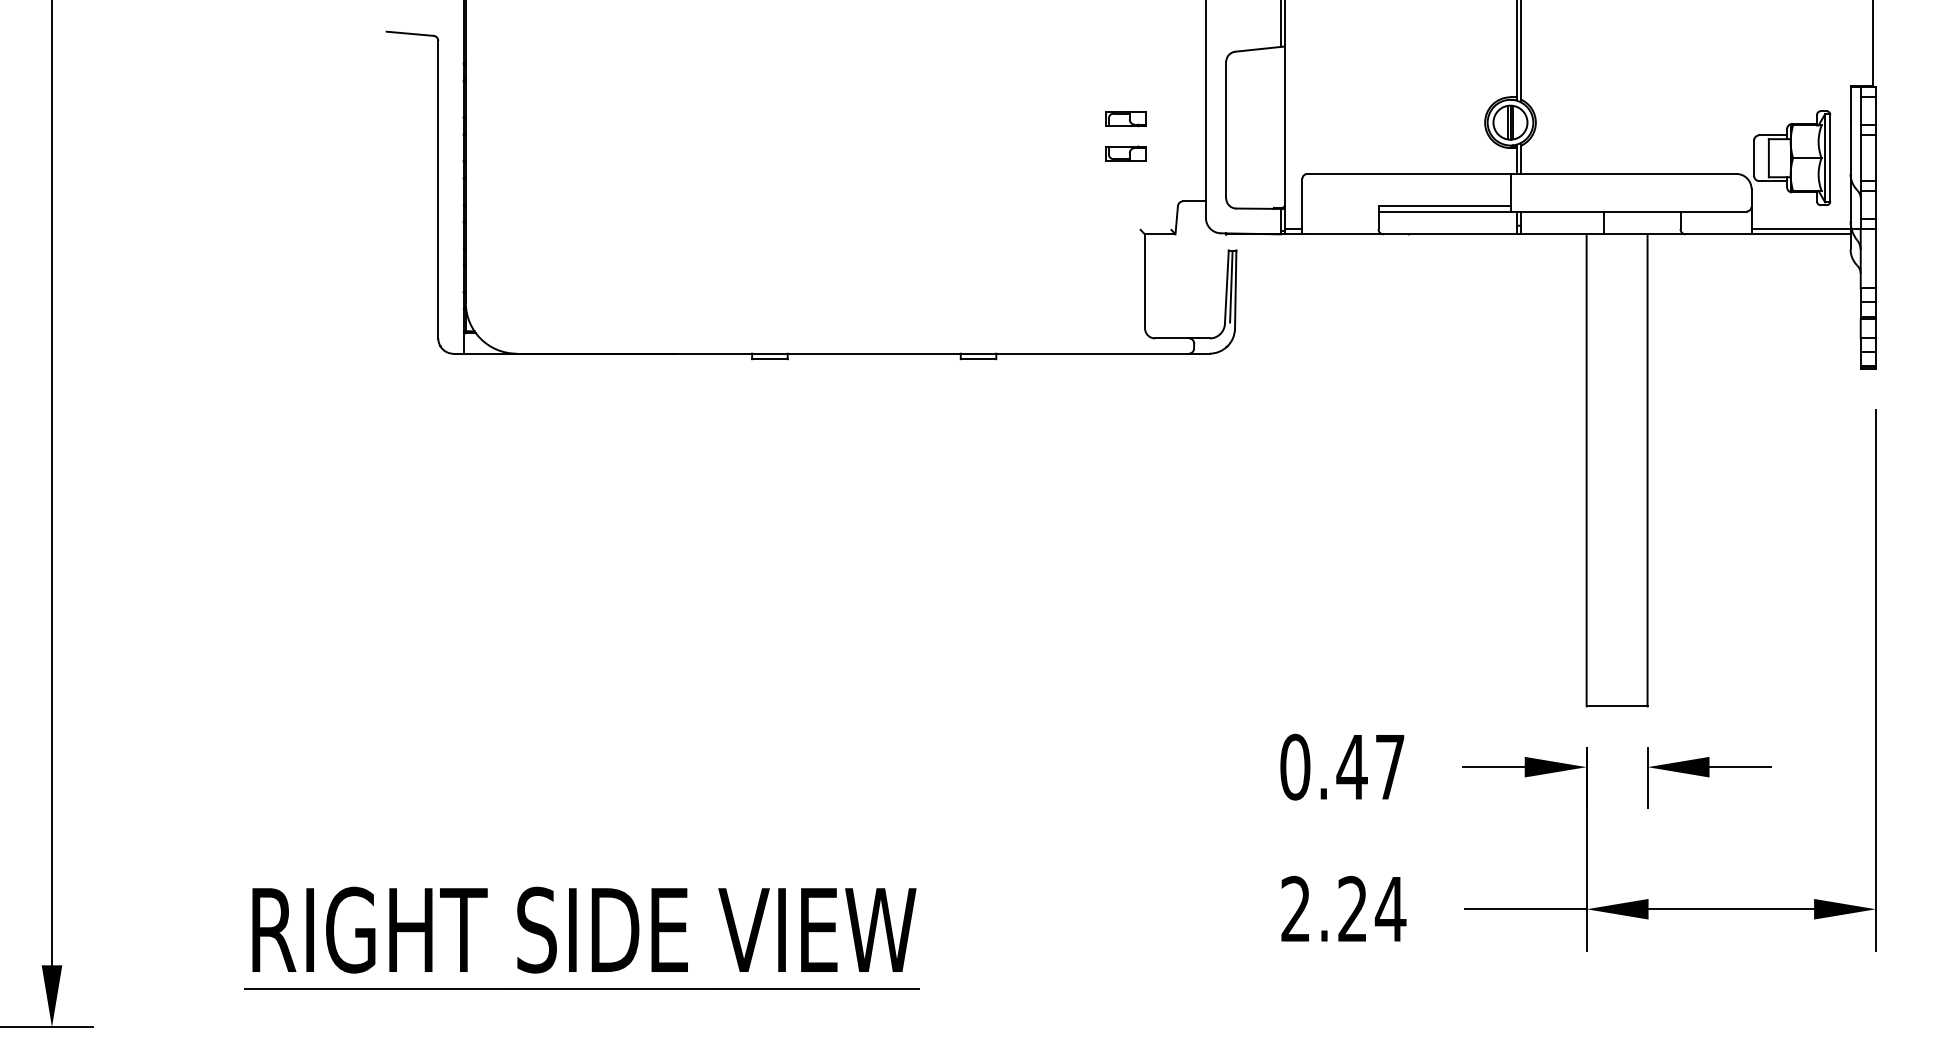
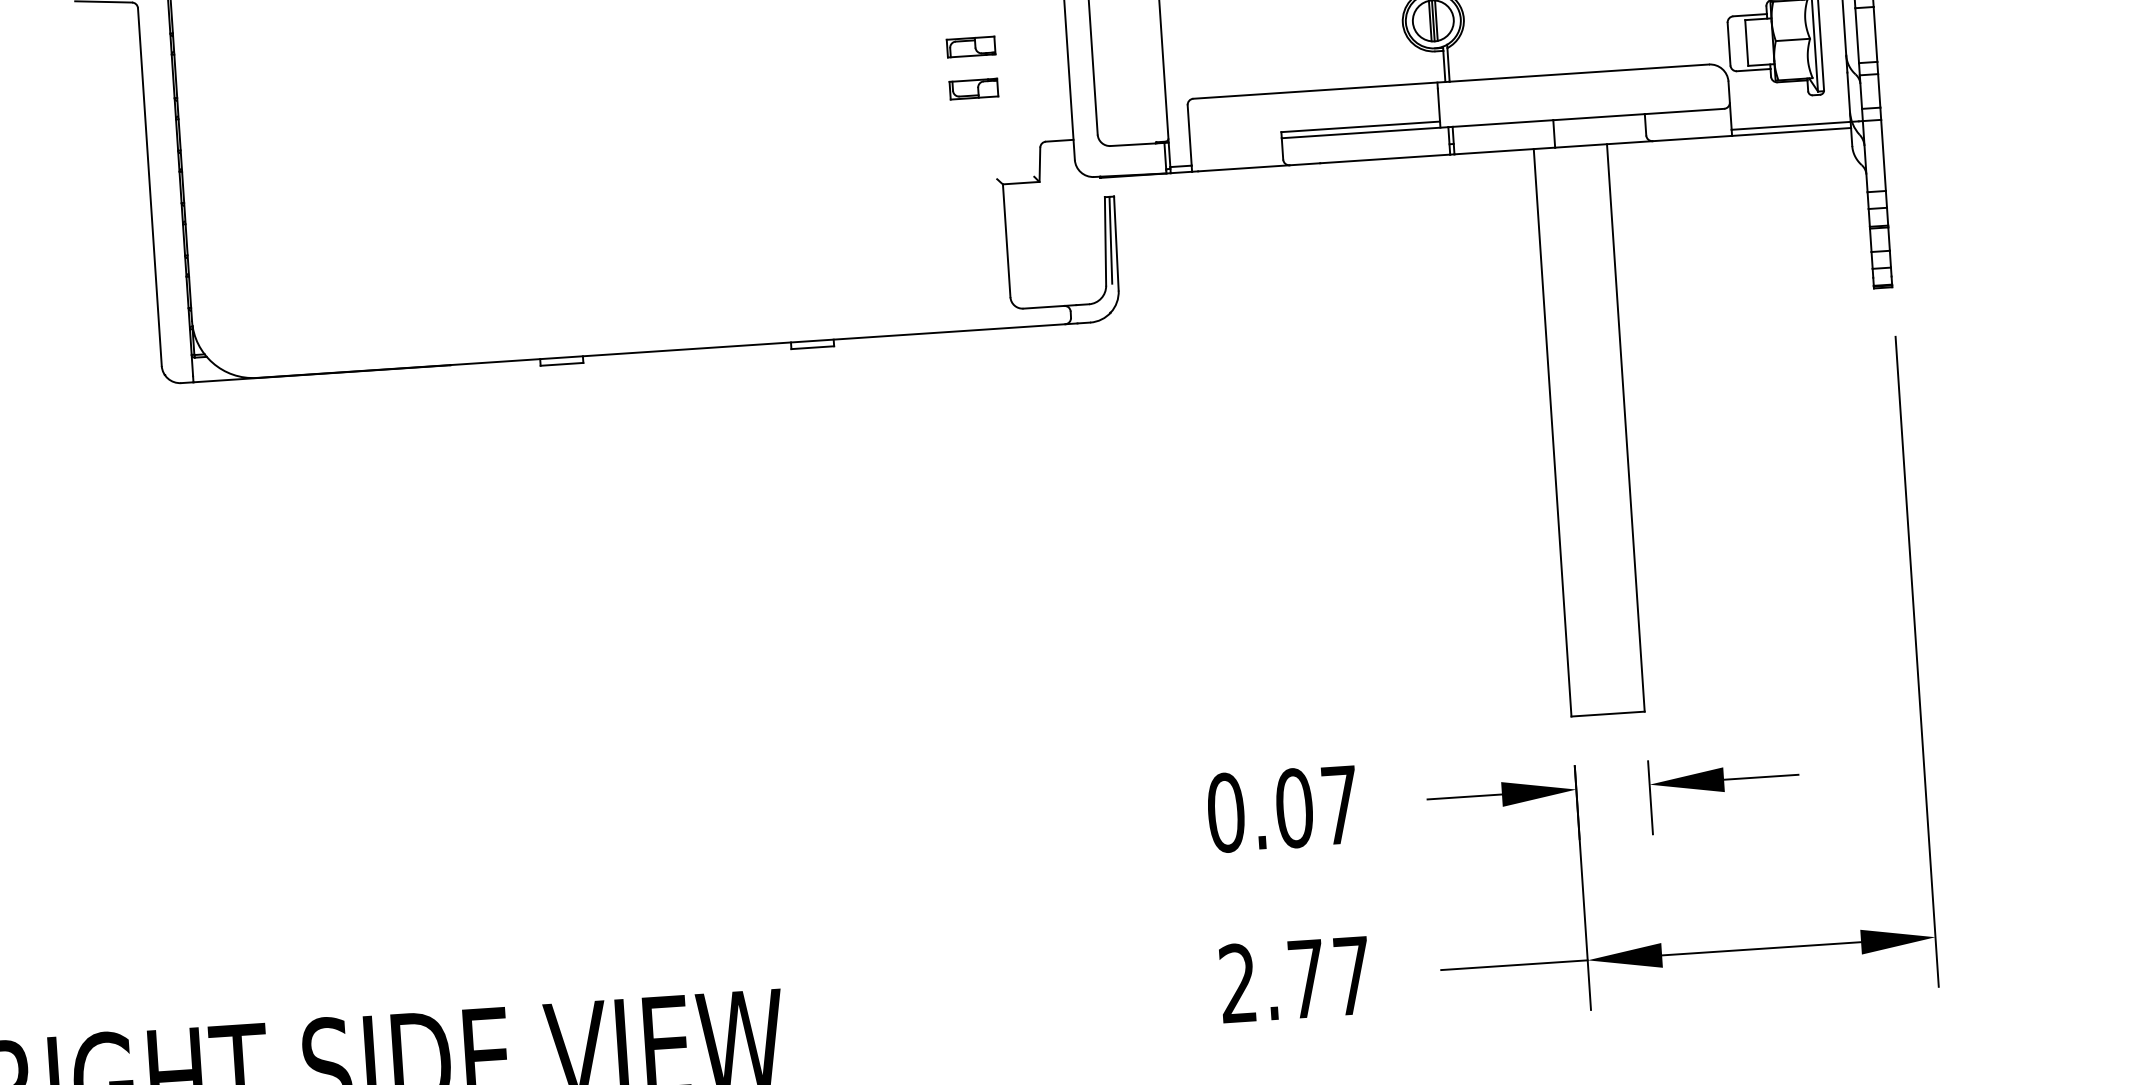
text: (1351, 766) -> (1293, 807), 0.47 -> 0.07
text: (1372, 908) -> (1330, 976), 2.24 -> 2.77

